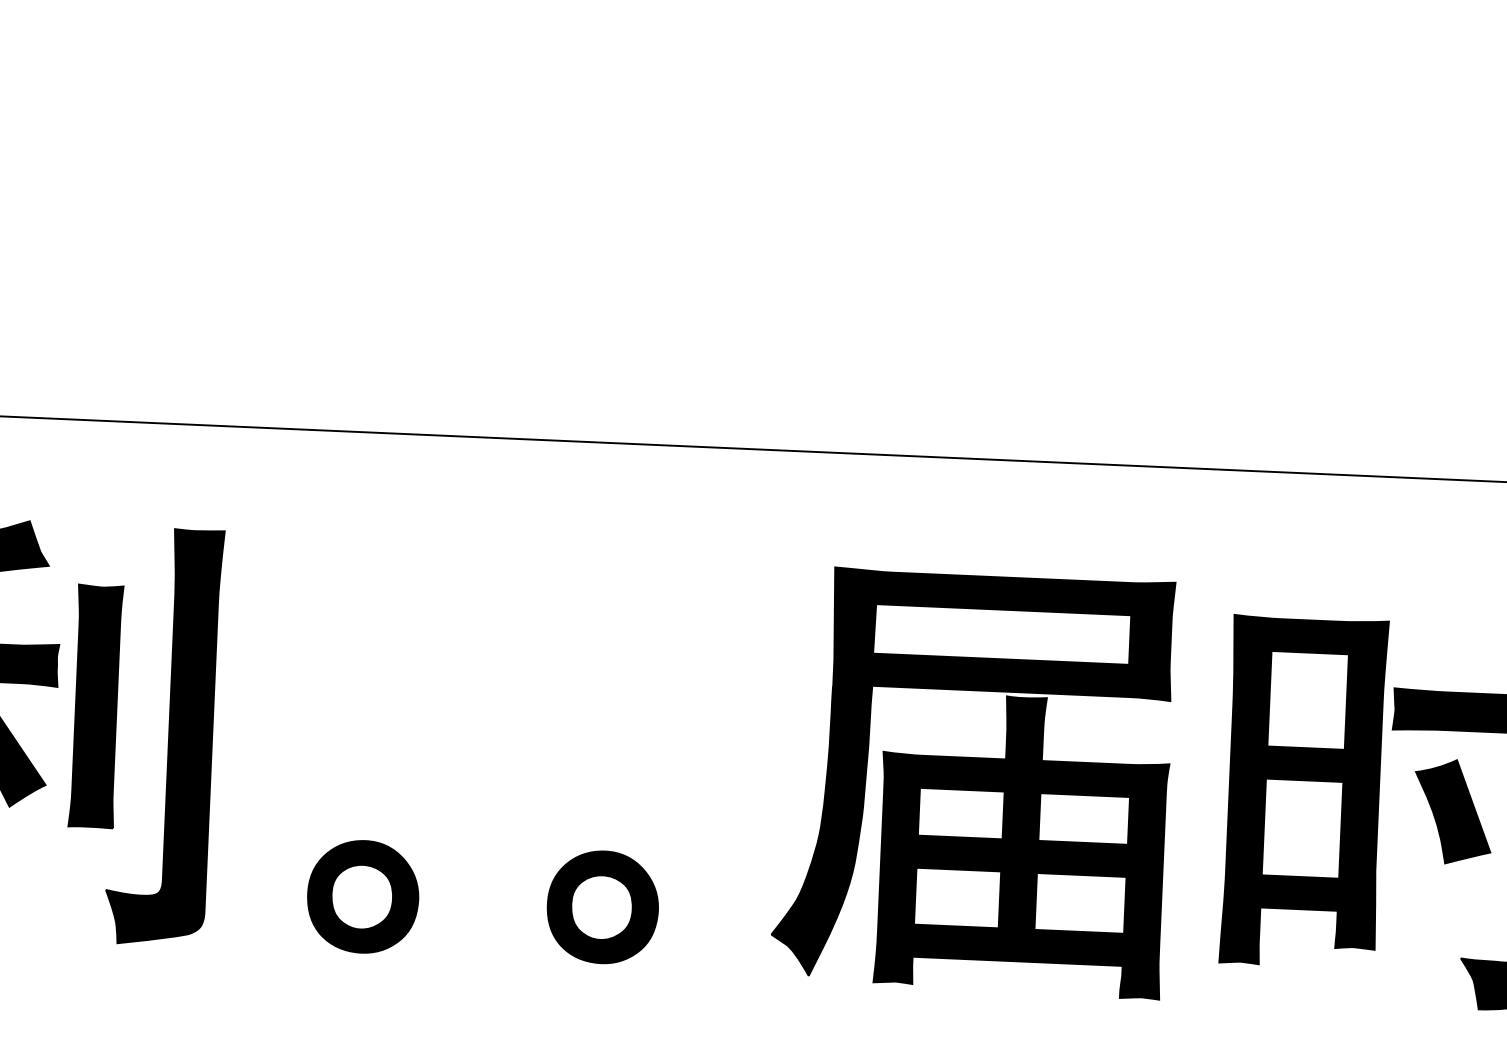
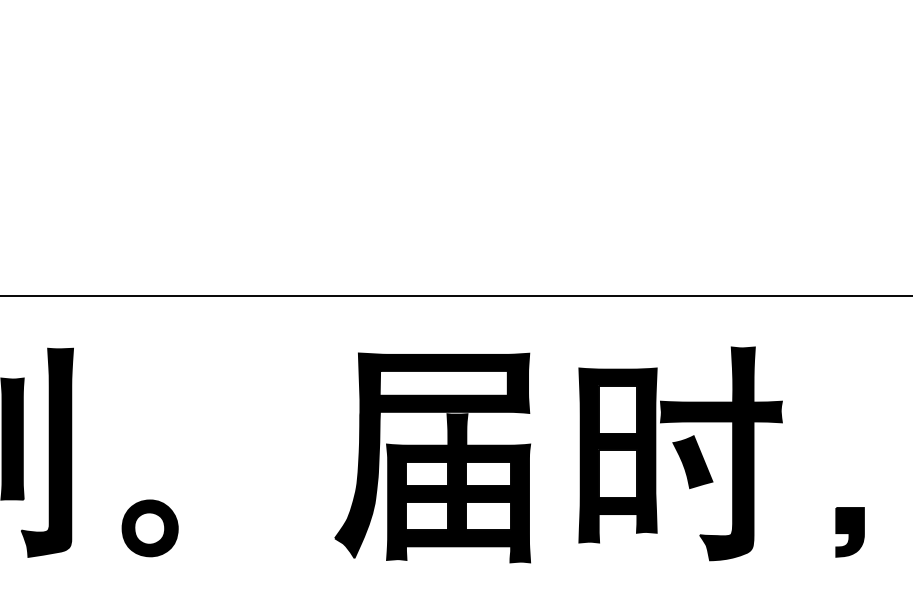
part: (973, 781) -> (432, 457), moved
part: (601, 907) -> (269, 528), removed

